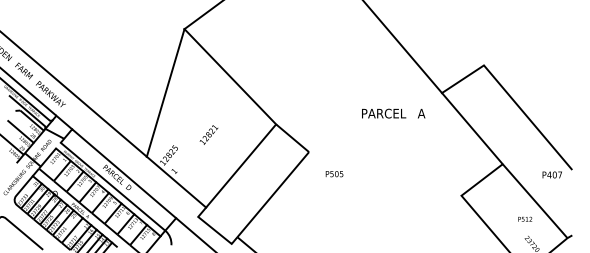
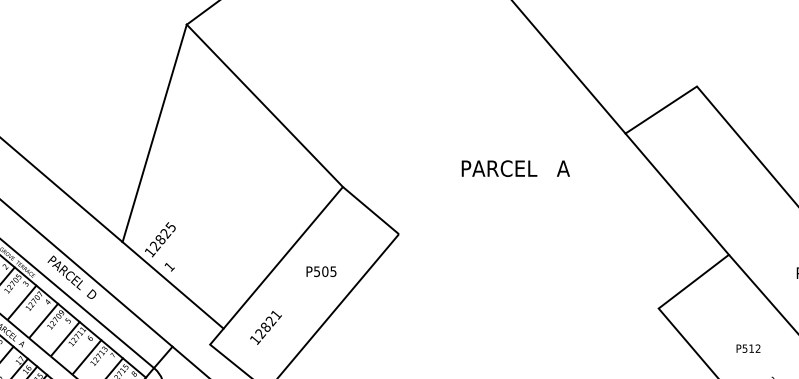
text: (393, 113) -> (515, 168), moved
text: (208, 134) -> (265, 326), moved
text: (334, 174) -> (321, 272), moved
text: (525, 218) -> (748, 347), moved

